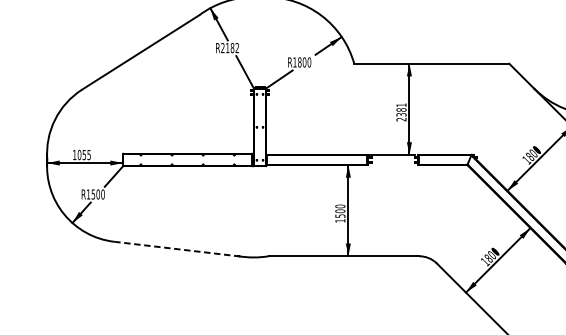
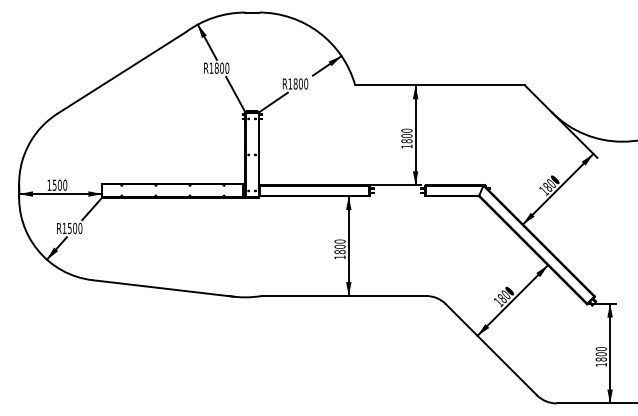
text: (230, 47) -> (219, 67), R2182 -> R1800
text: (401, 112) -> (406, 138), 2381 -> 1800
text: (83, 154) -> (59, 184), 1055 -> 1500
text: (339, 216) -> (339, 252), 1500 -> 1800
line: (179, 249) -> (163, 288), dashed -> solid

